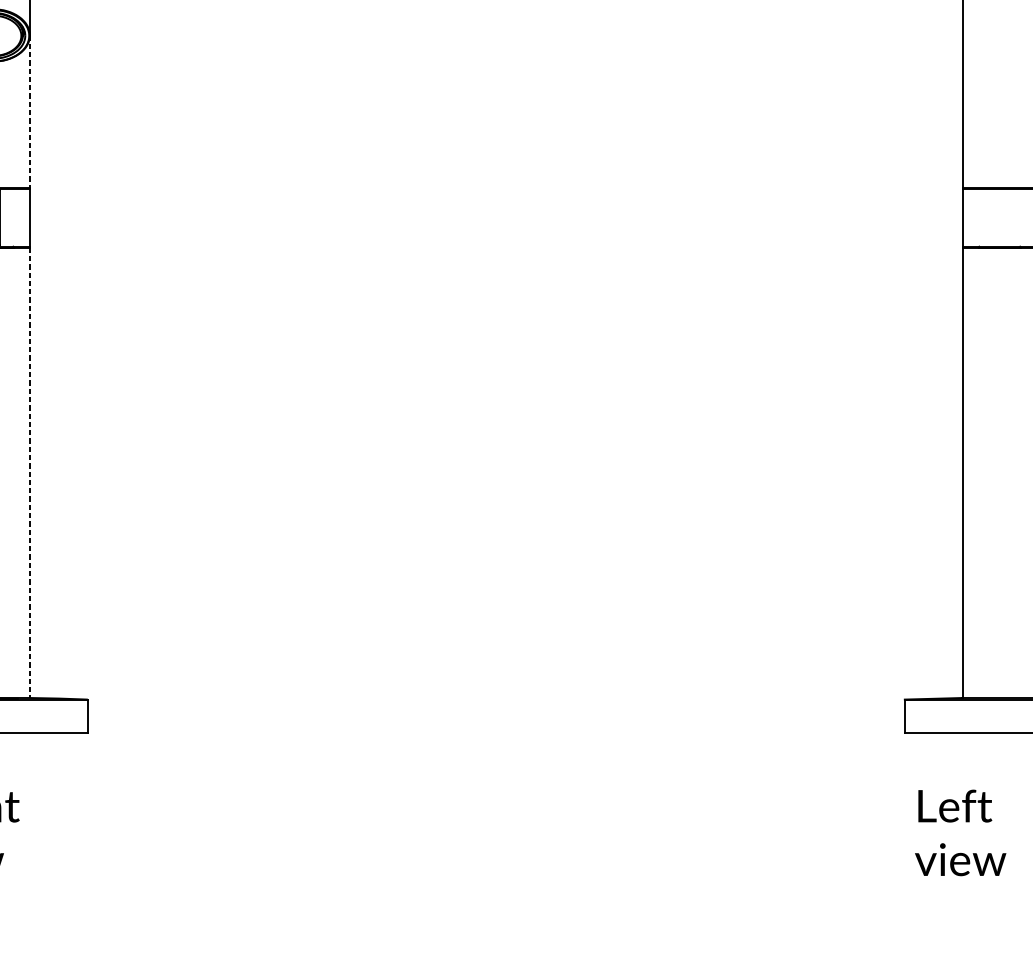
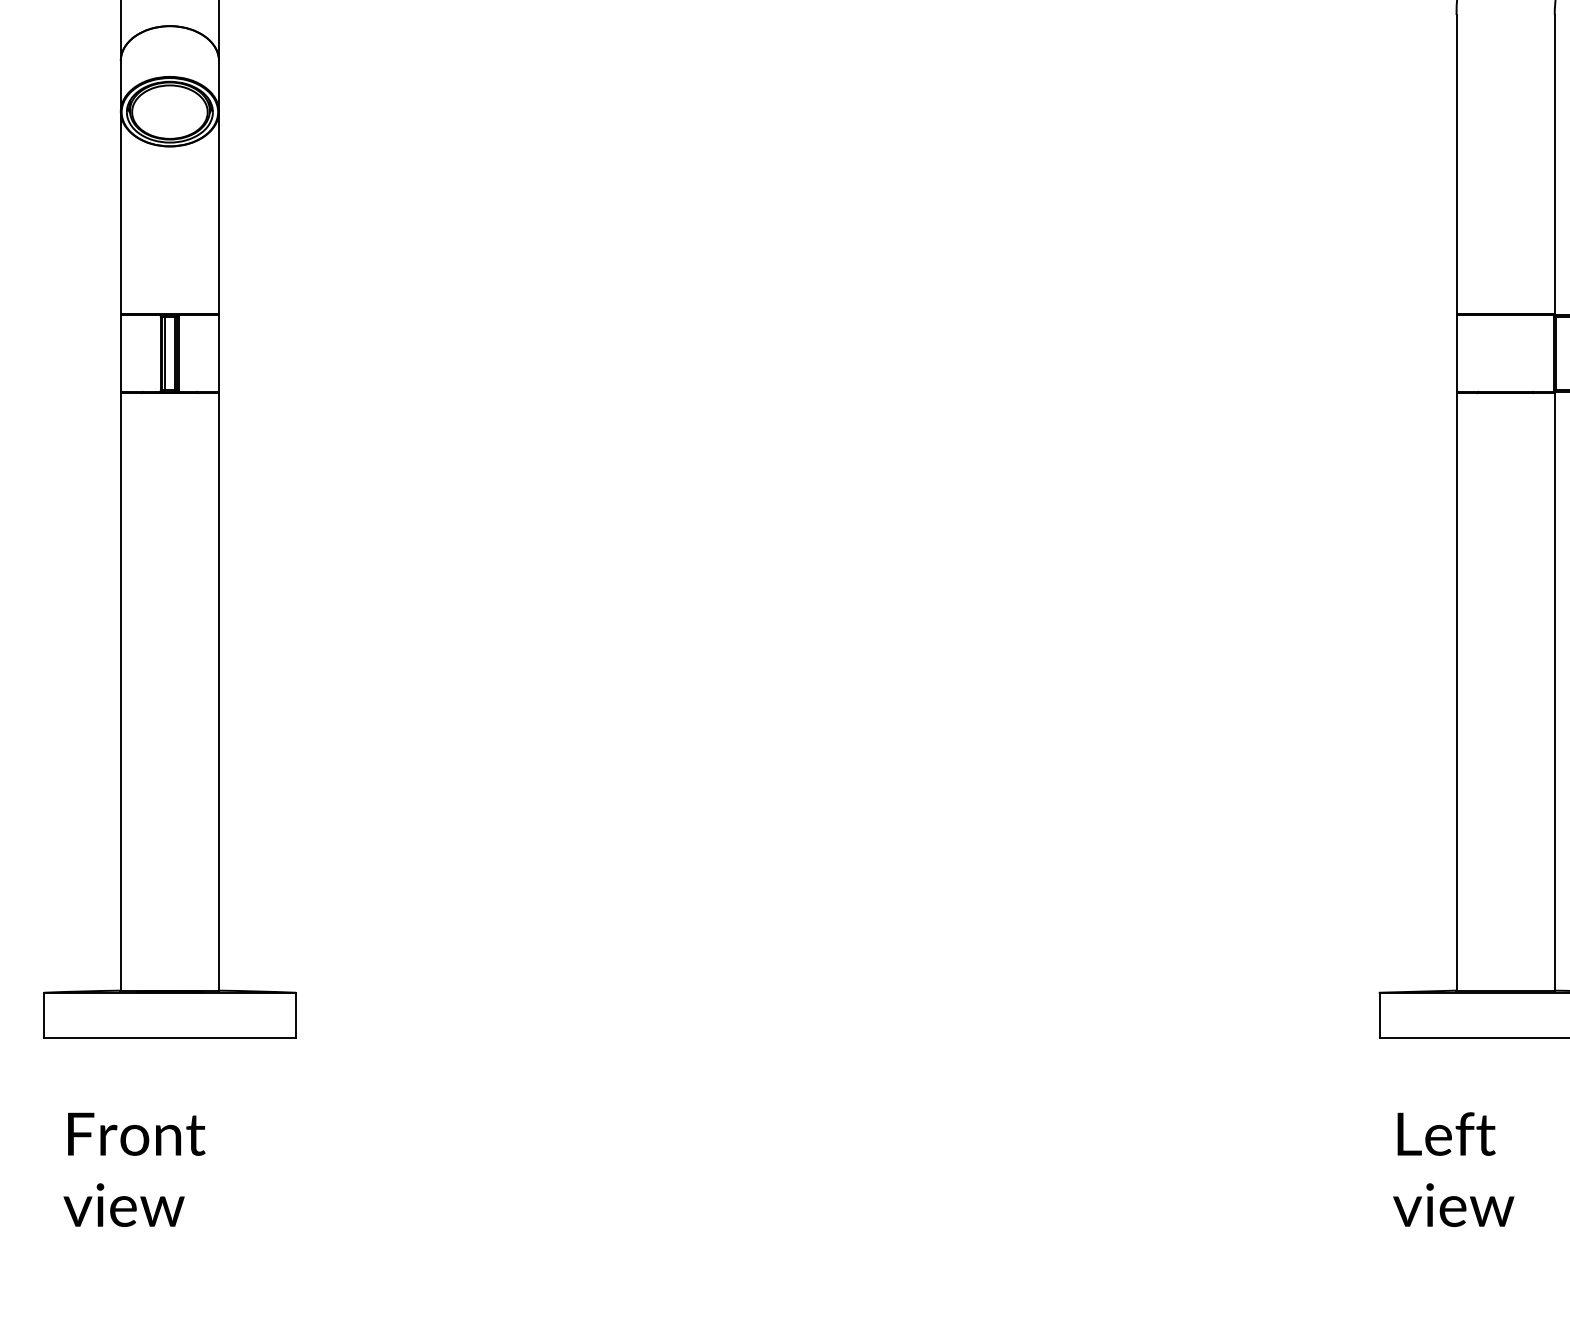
line: (30, 112) -> (219, 213), dashed -> solid
line: (30, 472) -> (219, 691), dashed -> solid

